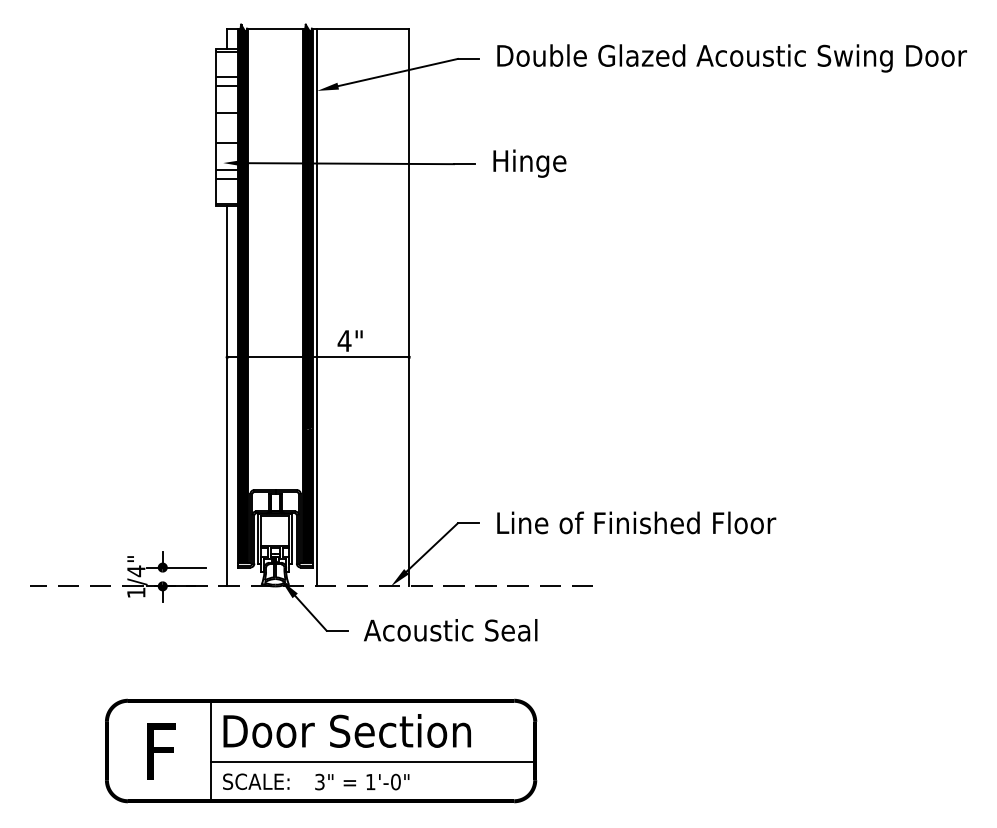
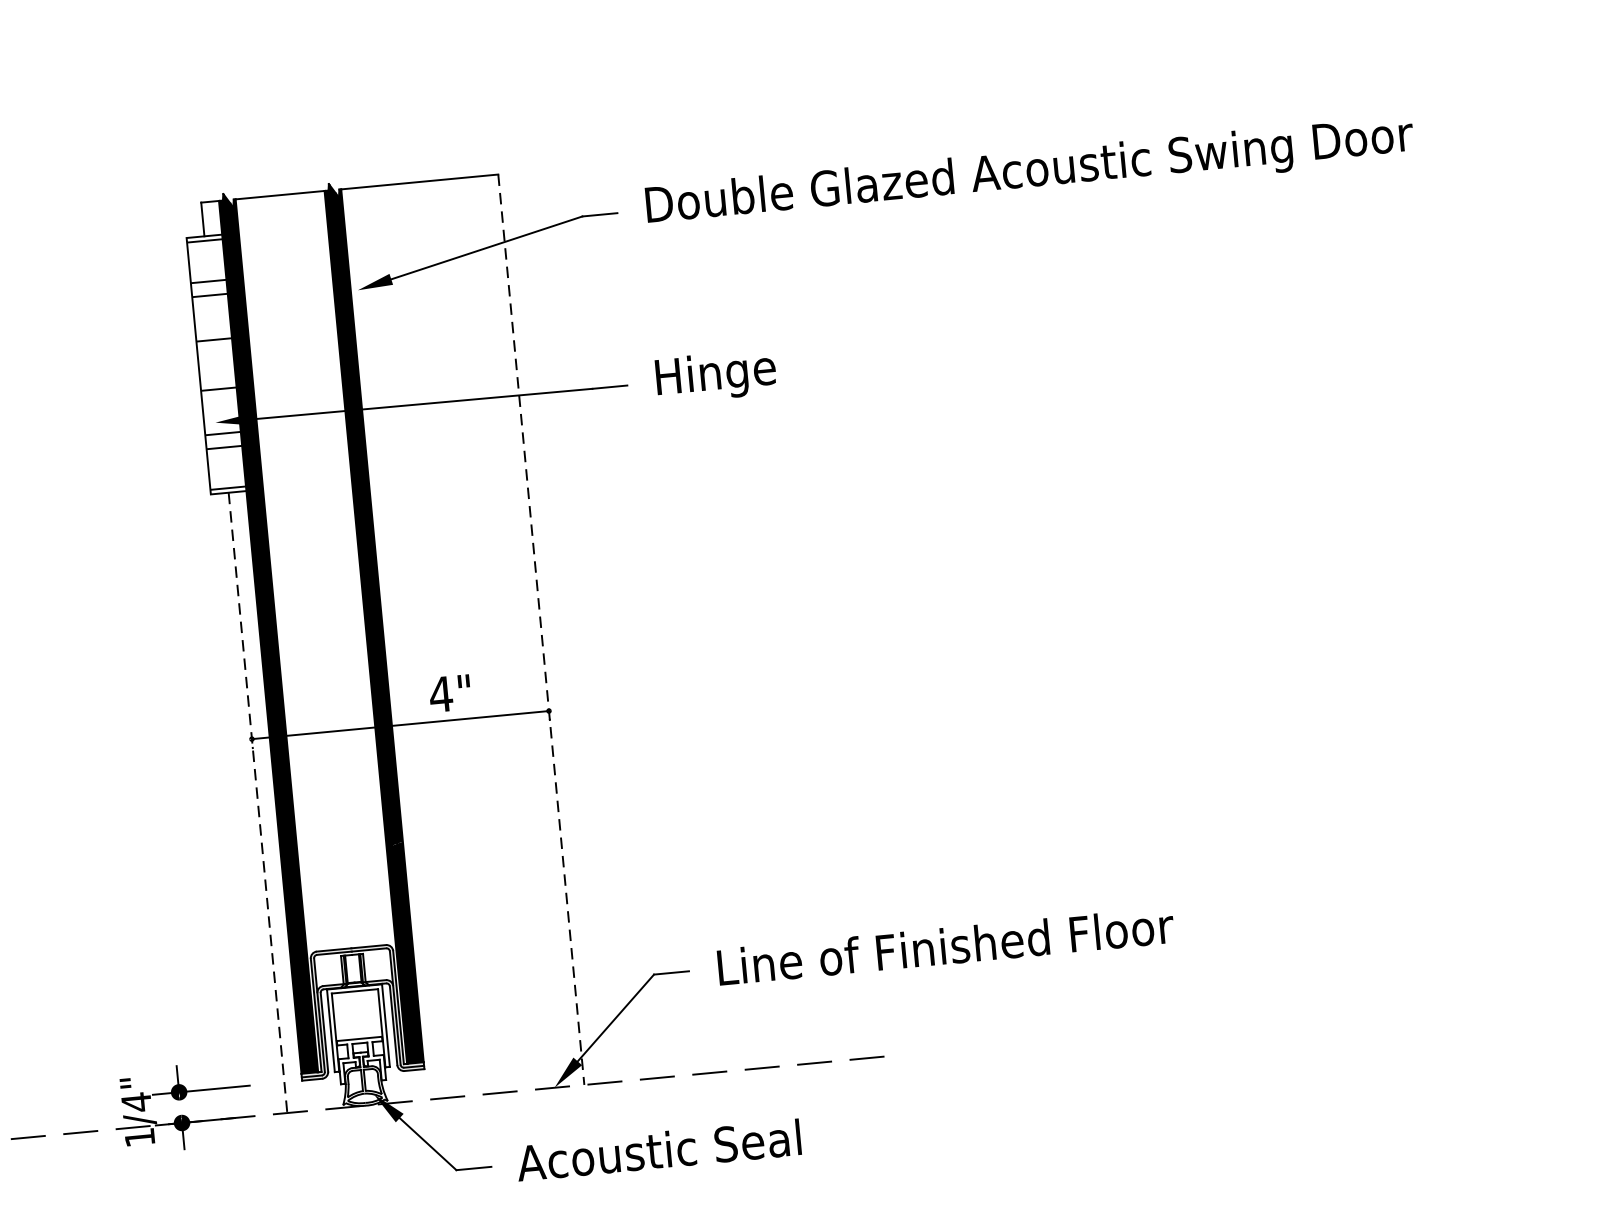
line: (317, 307) -> (391, 643), removed
line: (409, 307) -> (541, 629), solid -> dashed
line: (227, 396) -> (258, 803), solid -> dashed

